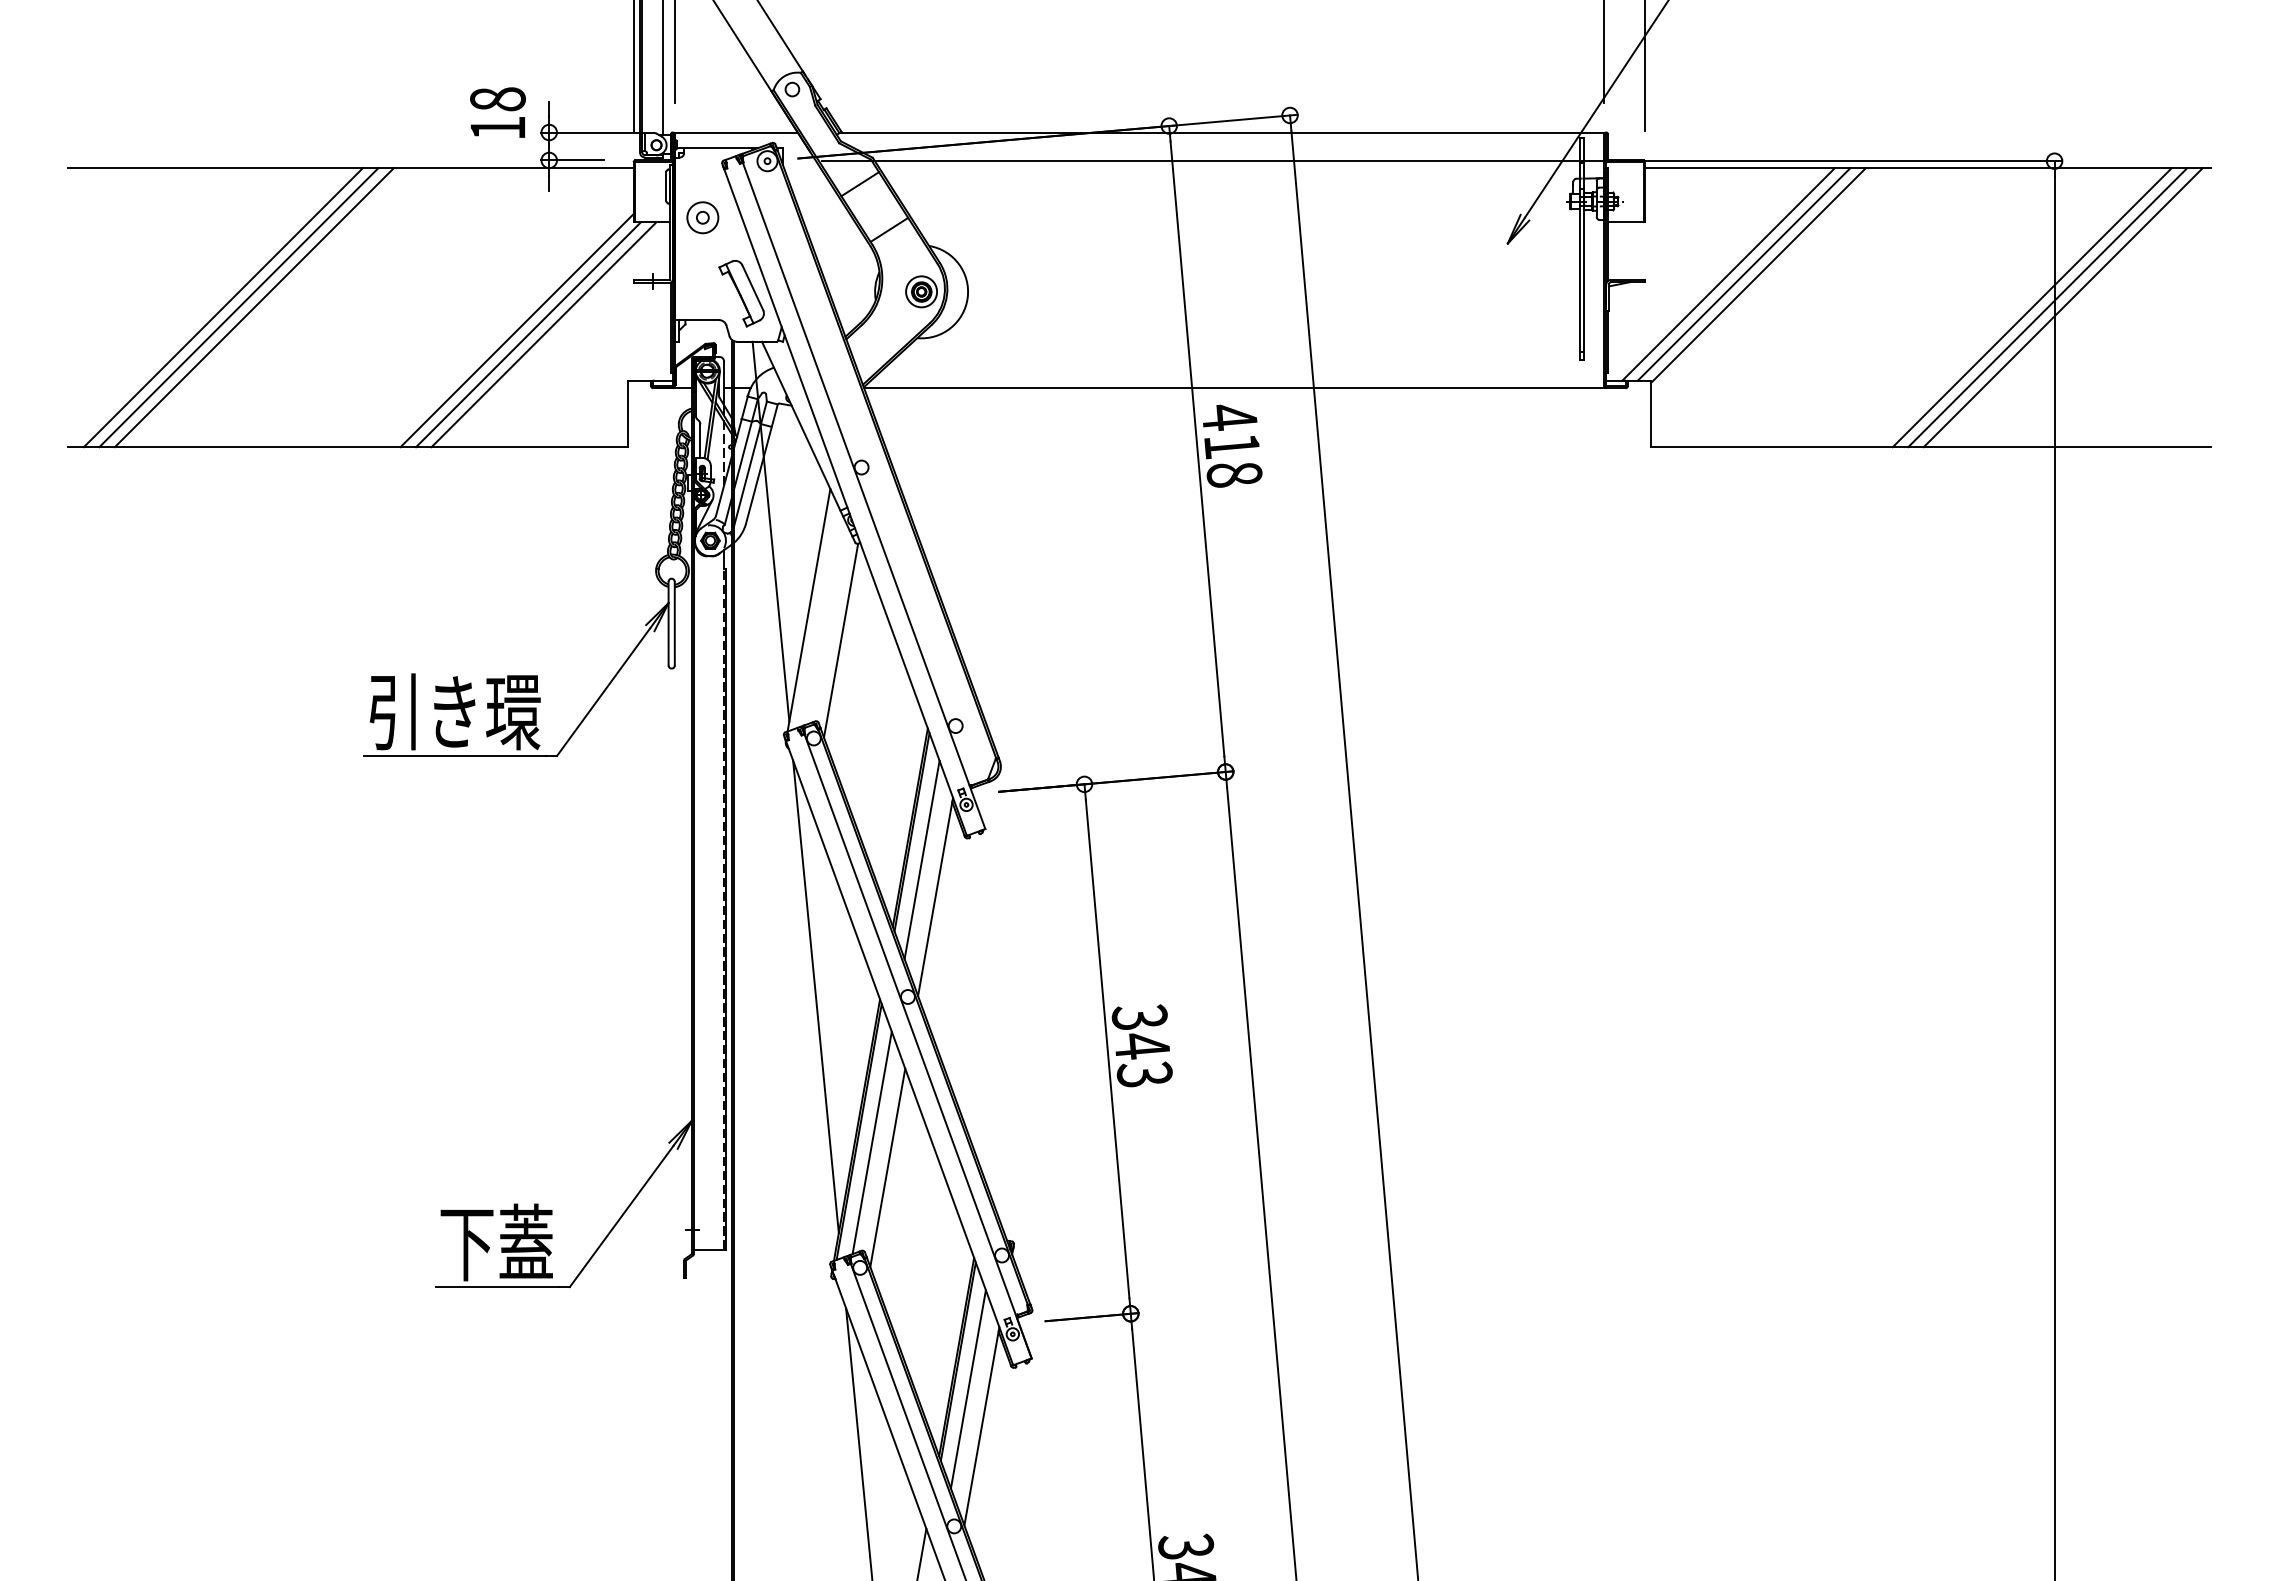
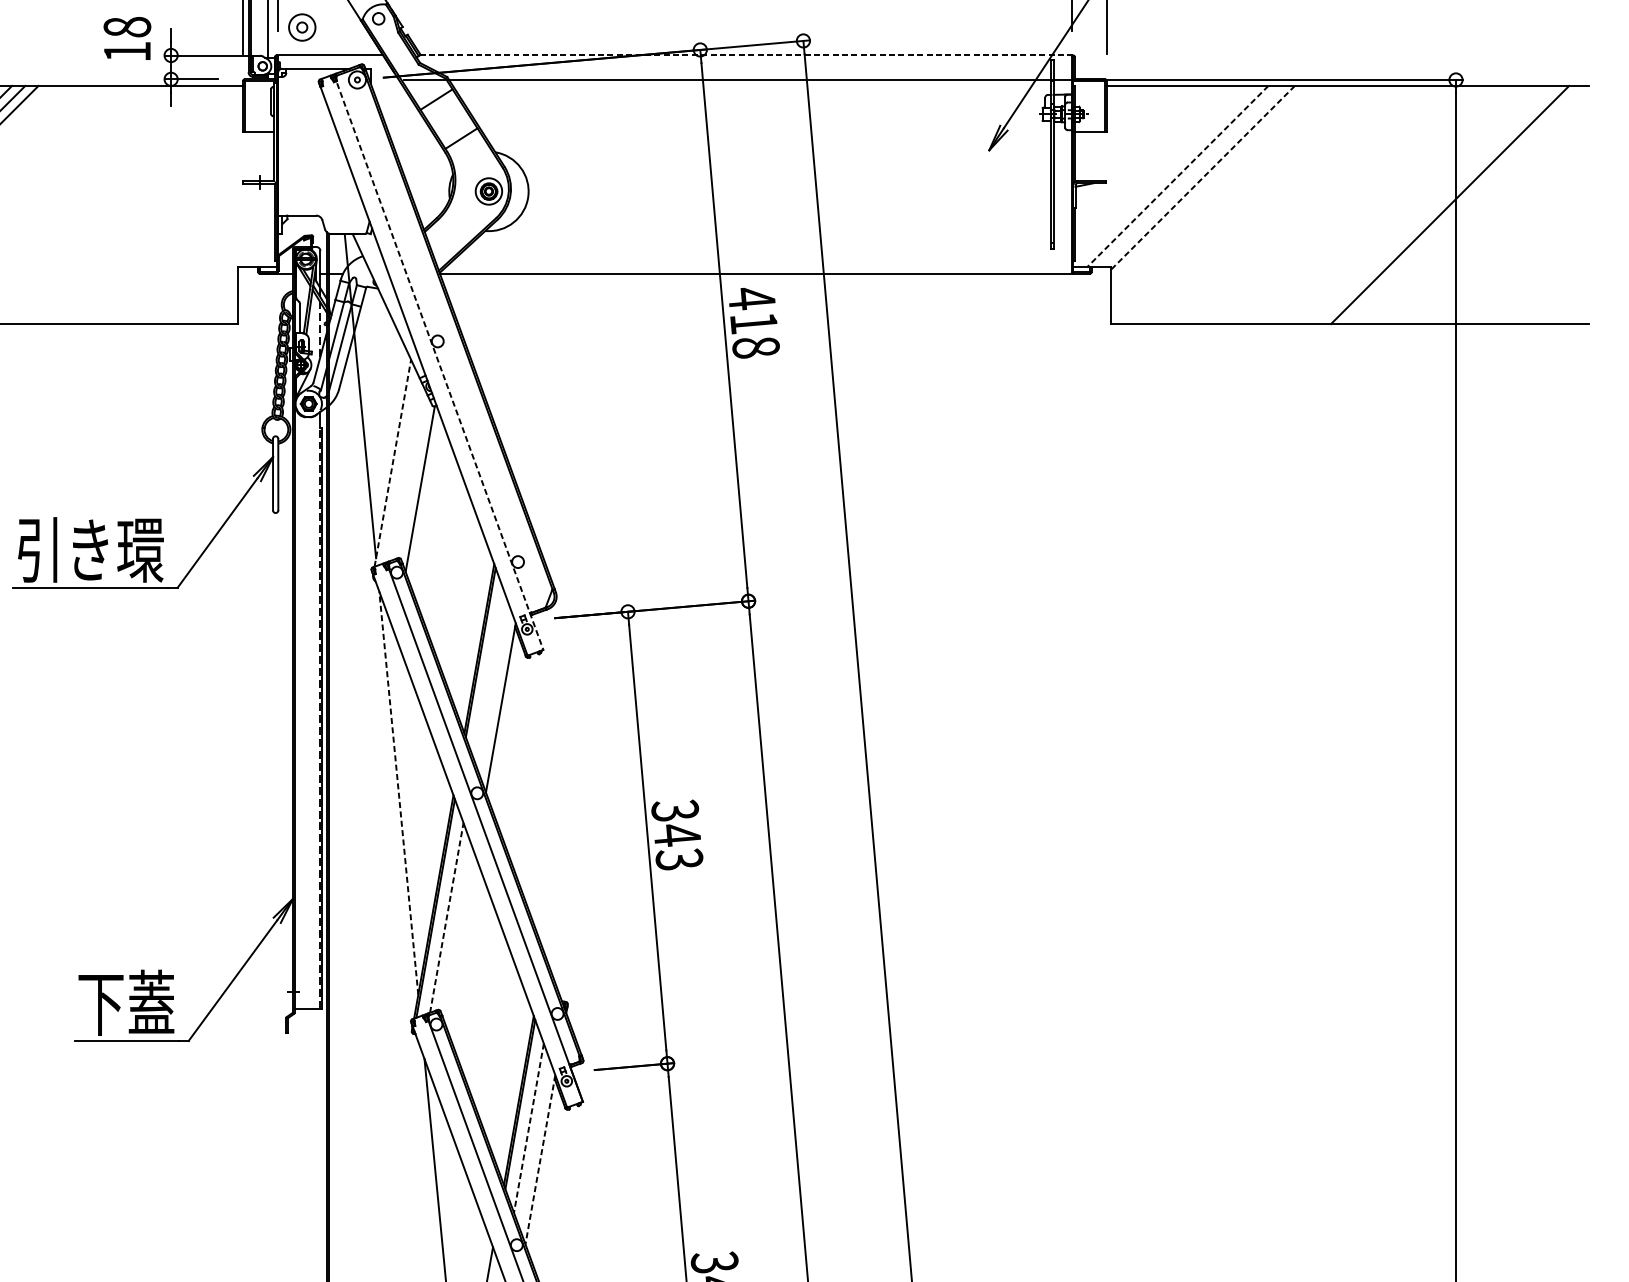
line: (1223, 132) -> (746, 55), solid -> dashed
part: (702, 217) -> (301, 27), moved
line: (1728, 274) -> (1177, 176), solid -> dashed
line: (1744, 274) -> (1191, 176), removed
line: (1758, 275) -> (1203, 177), solid -> dashed
part: (741, 293) -> (335, 192), removed
line: (2031, 307) -> (1436, 204), removed
line: (2062, 307) -> (1462, 204), removed
line: (516, 330) -> (143, 224), removed
line: (528, 334) -> (153, 227), removed
line: (543, 334) -> (166, 227), removed
line: (862, 491) -> (438, 361), solid -> dashed
line: (809, 609) -> (393, 462), solid -> dashed
line: (921, 859) -> (488, 675), removed
line: (815, 996) -> (398, 792), solid -> dashed
line: (872, 1142) -> (447, 917), solid -> dashed
line: (887, 1167) -> (459, 938), removed
line: (968, 1389) -> (528, 1128), solid -> dashed
line: (981, 1426) -> (540, 1159), solid -> dashed

